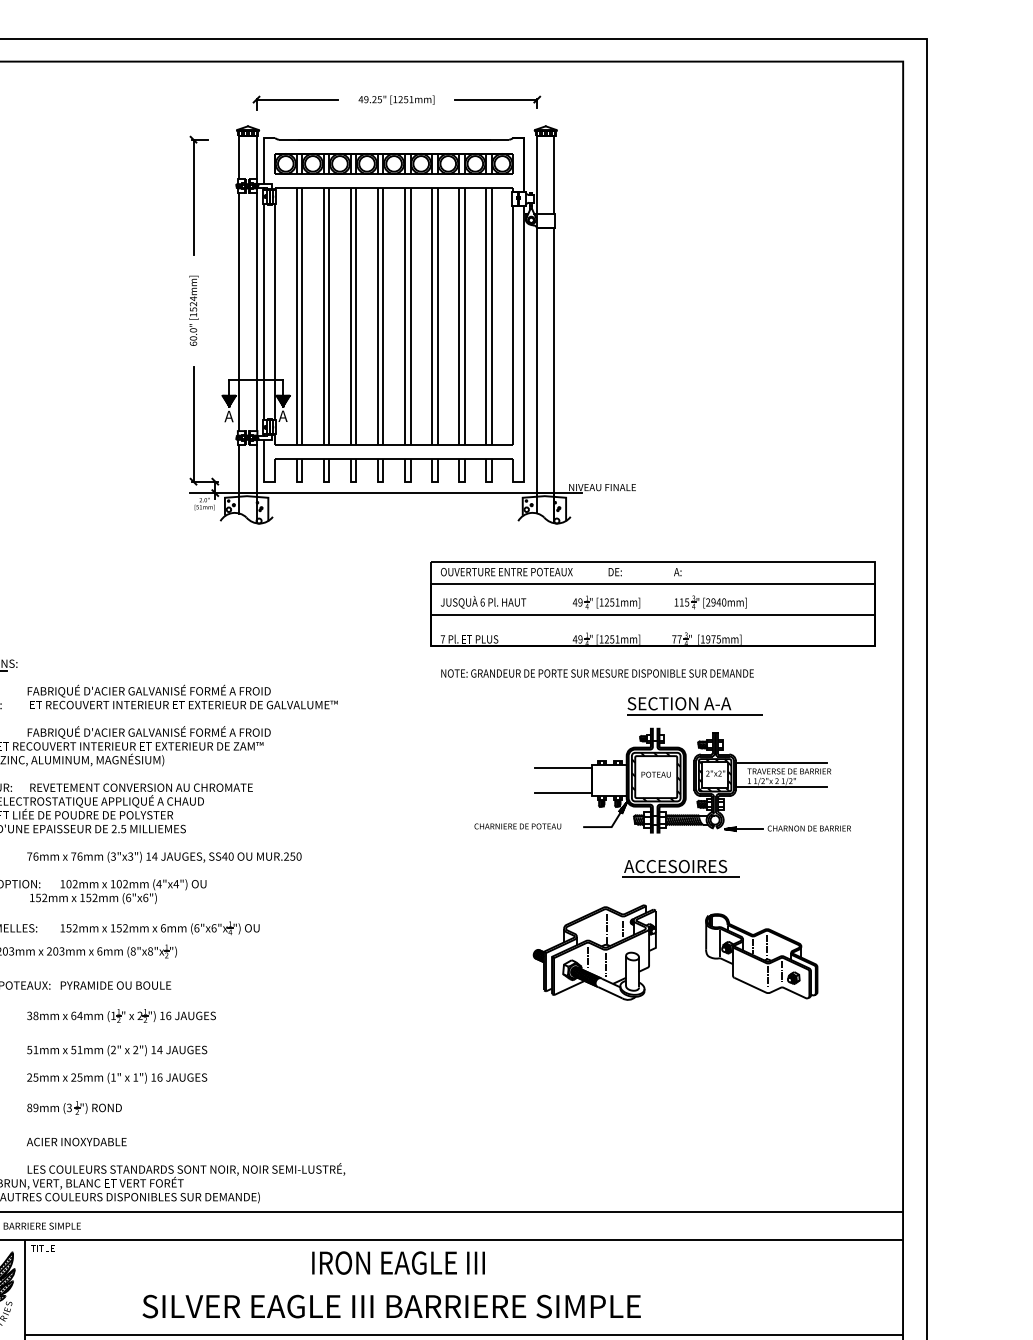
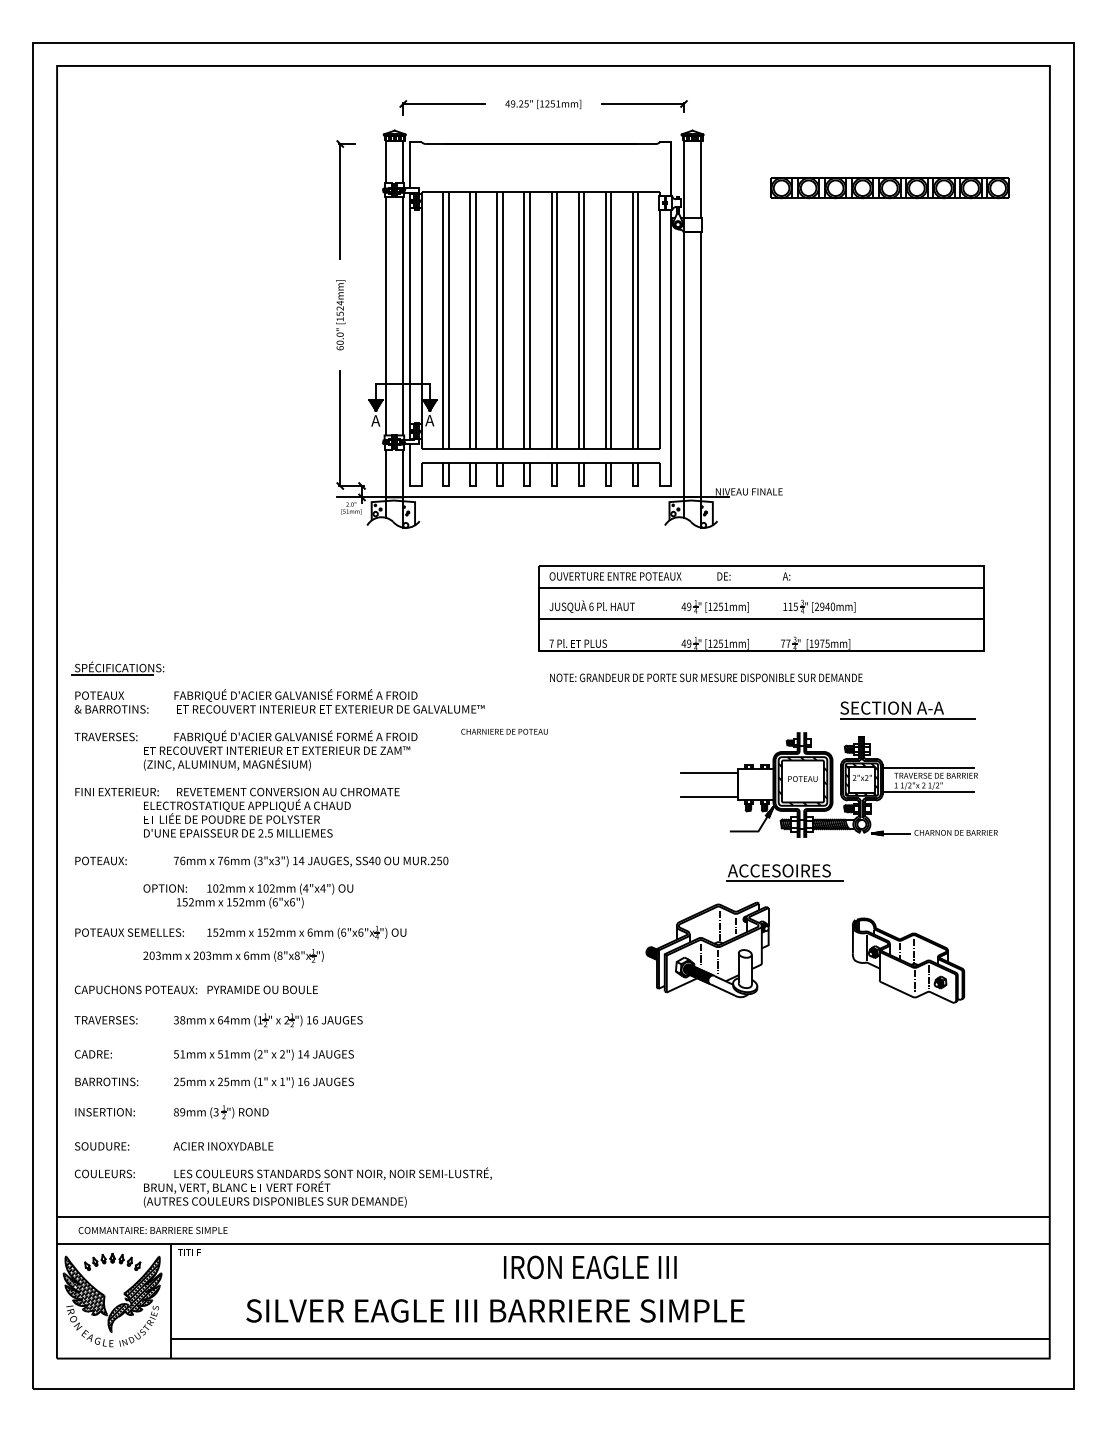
part: (393, 164) -> (889, 188), moved
part: (652, 619) -> (761, 623), moved
part: (694, 706) -> (907, 710), moved
text: (517, 826) -> (504, 731), moved
part: (680, 868) -> (784, 872), moved
part: (594, 952) -> (707, 949), moved
text: (398, 1263) -> (590, 1267), moved
text: (391, 1306) -> (495, 1310), moved

